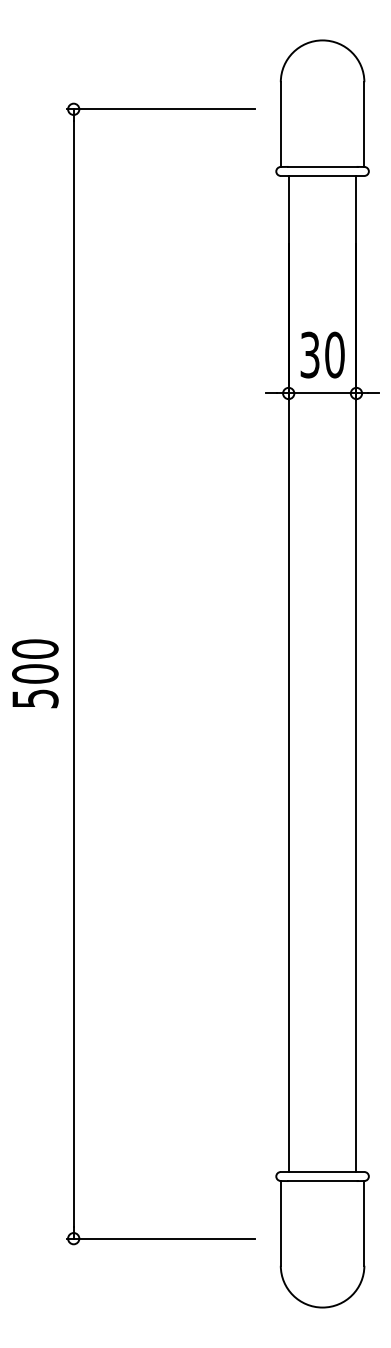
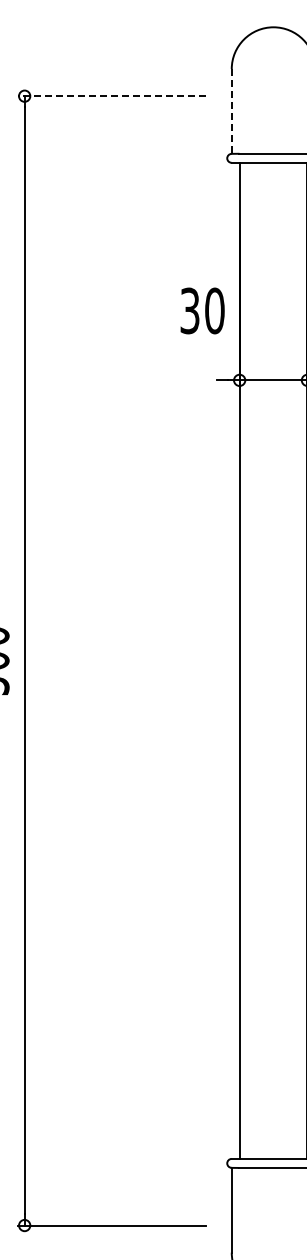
line: (160, 109) -> (111, 96), solid -> dashed
line: (280, 125) -> (231, 112), solid -> dashed
text: (322, 354) -> (202, 310), moved

